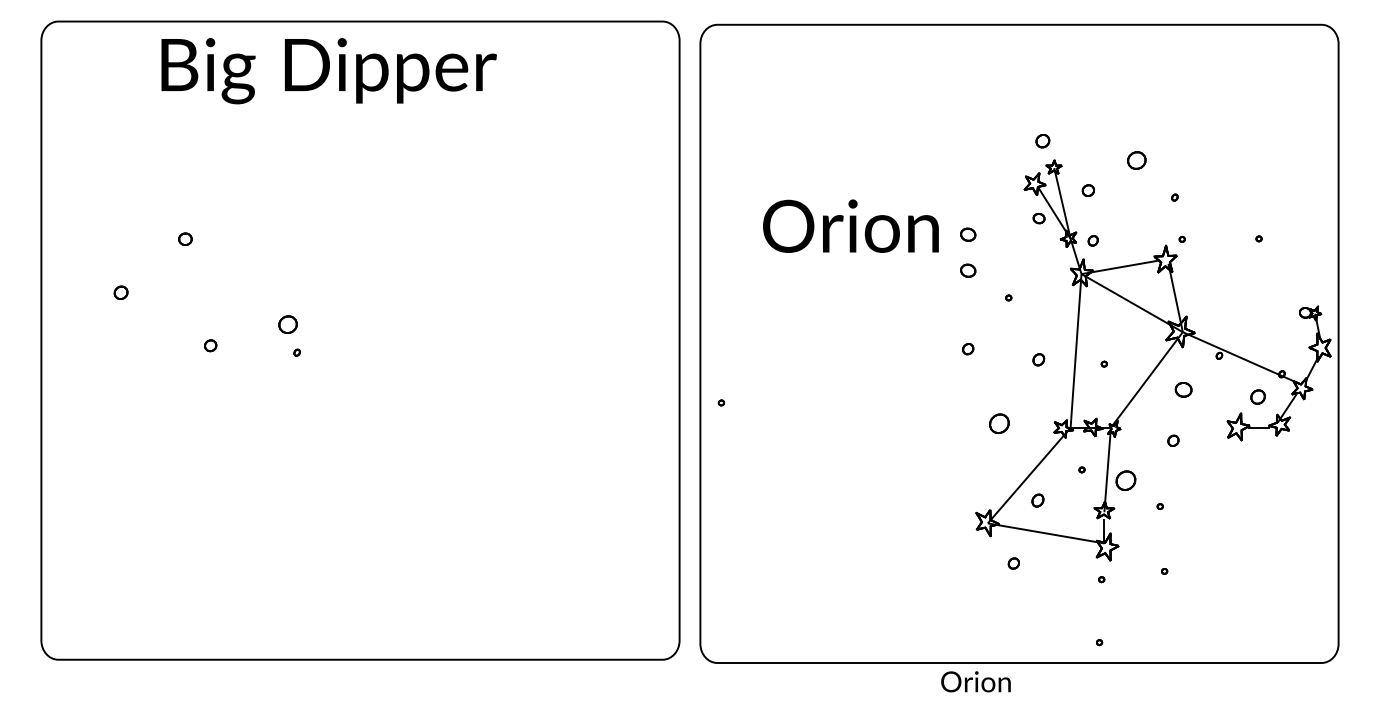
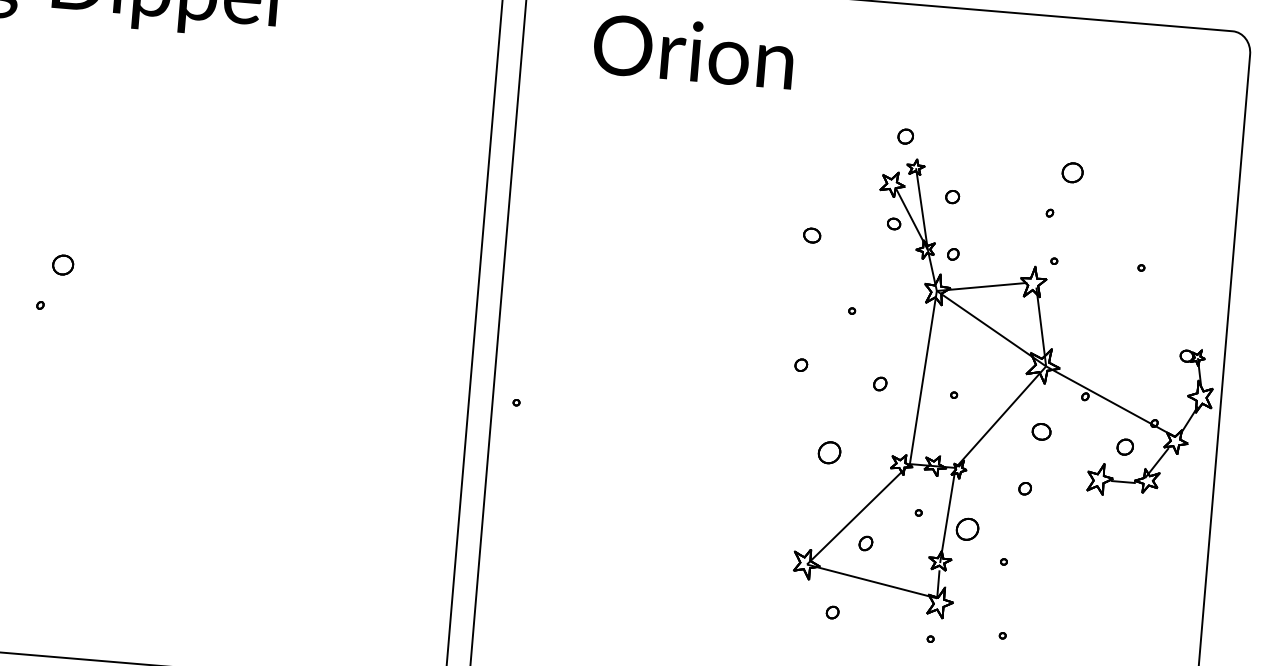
part: (1136, 160) -> (1072, 172), moved
text: (850, 225) -> (693, 50), moved
part: (968, 270) -> (809, 276), removed
part: (287, 324) -> (62, 264), moved

